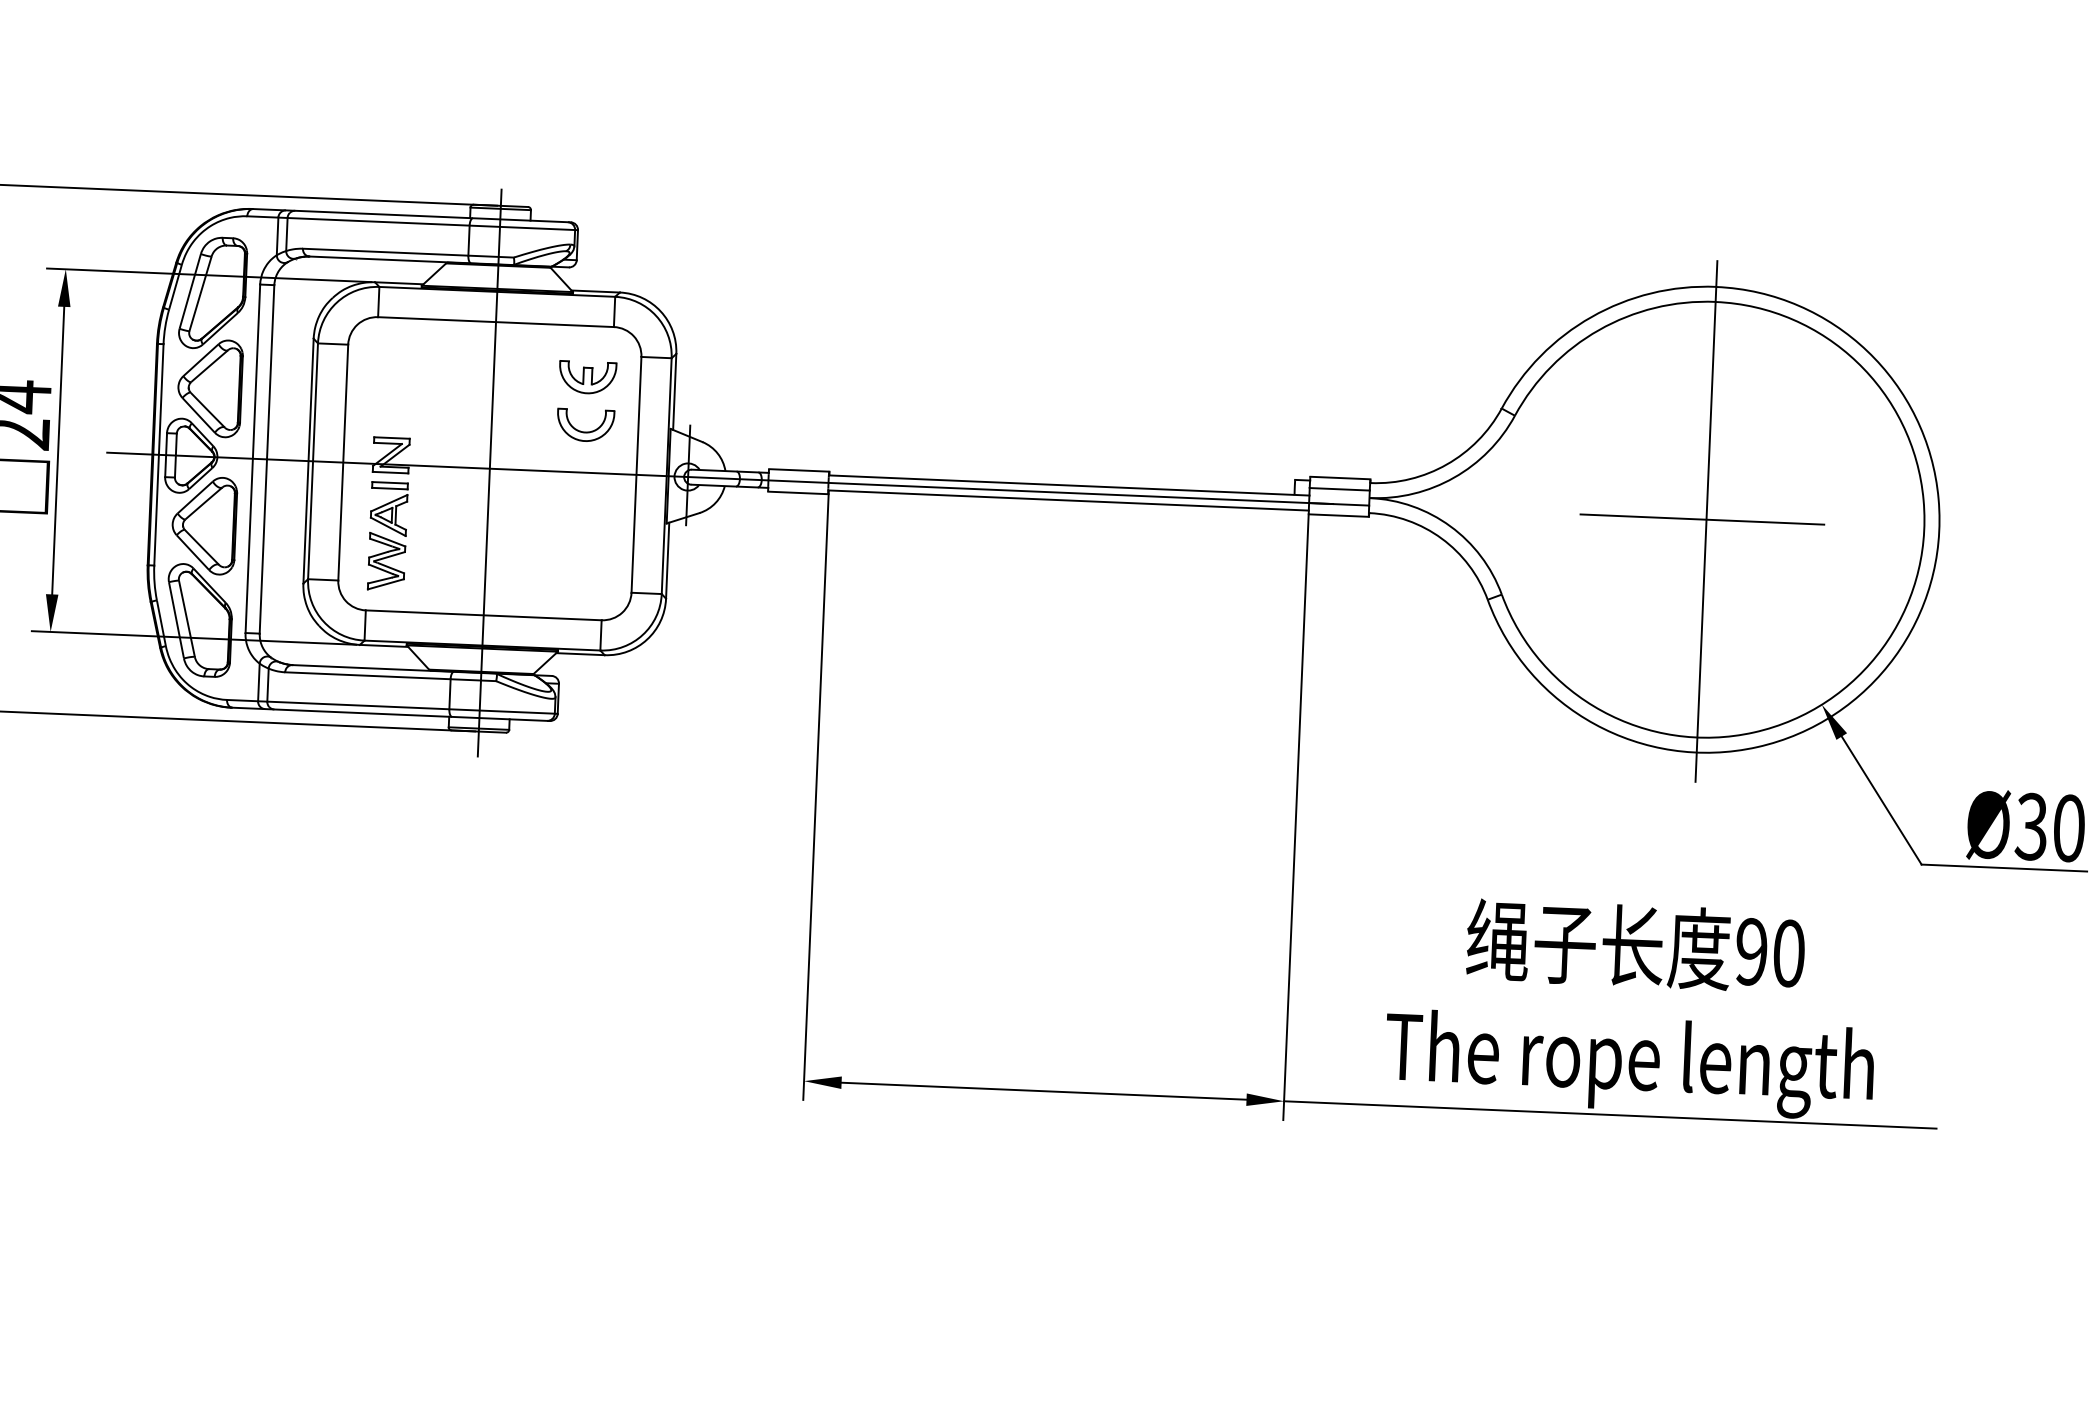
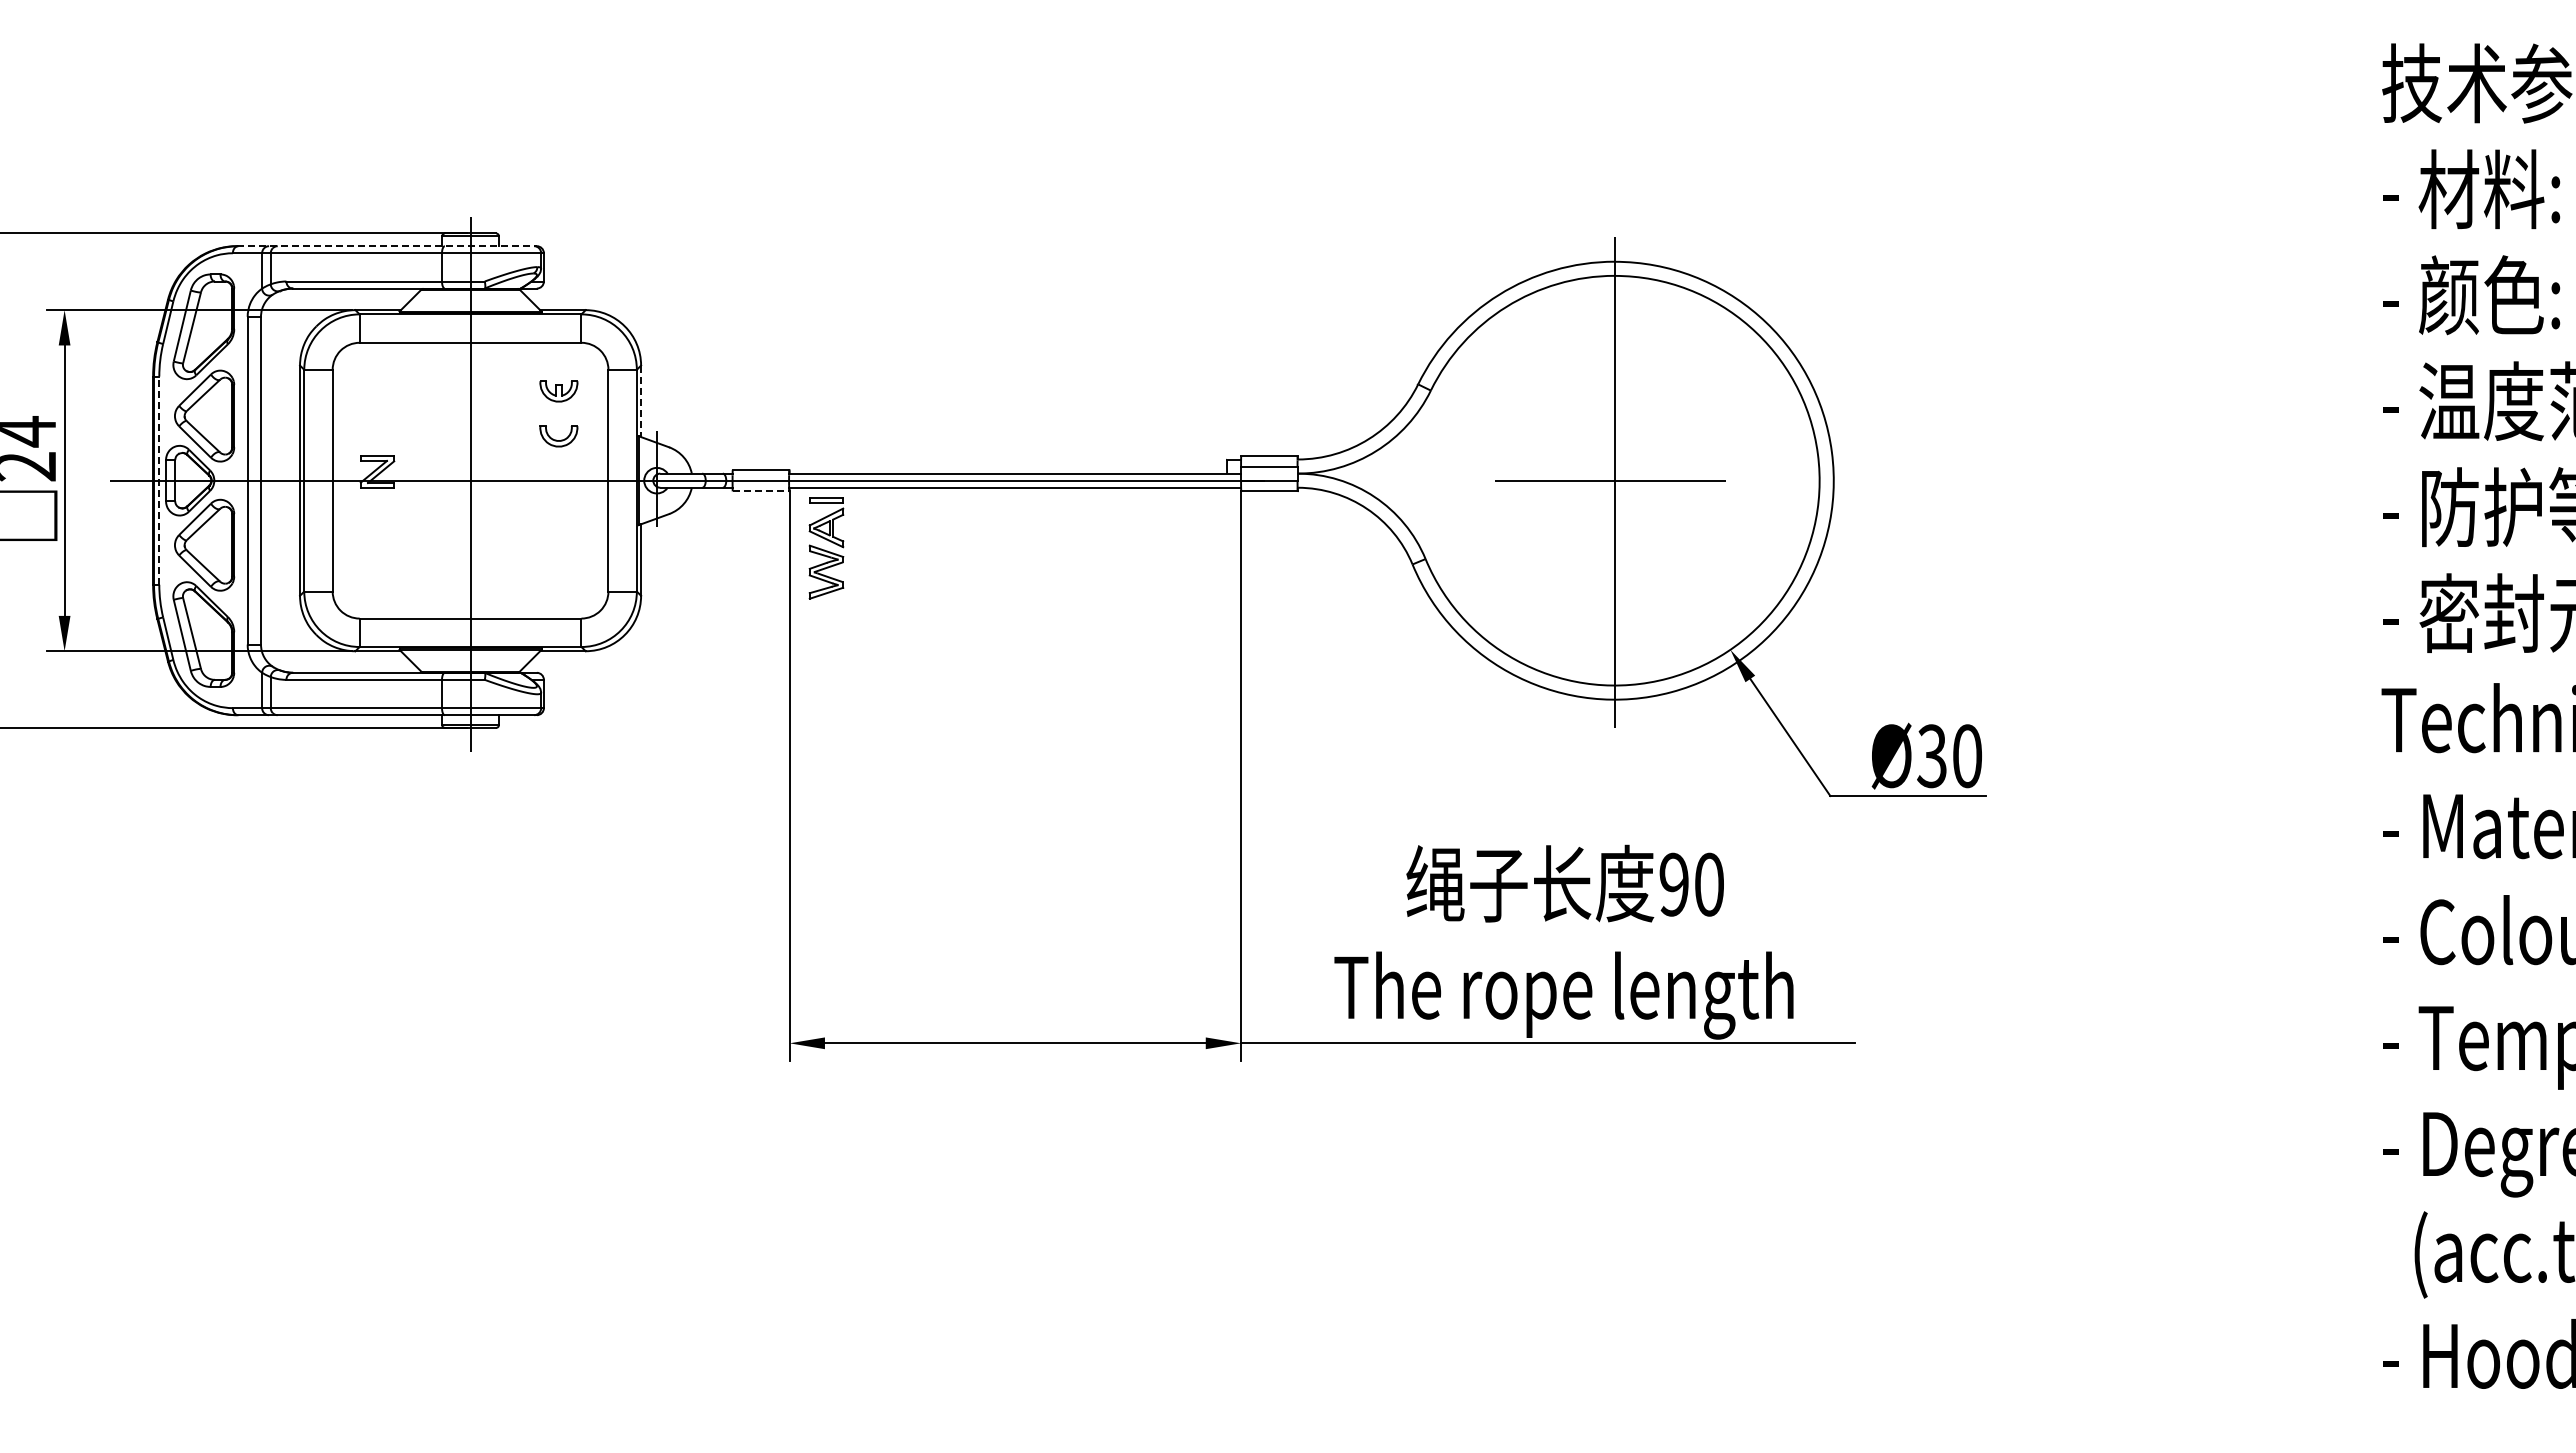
line: (410, 215) -> (386, 246), solid -> dashed
part: (587, 377) -> (558, 391), size x0.7
line: (675, 392) -> (641, 401), solid -> dashed
part: (585, 425) -> (558, 436), size x0.7
line: (159, 454) -> (159, 480), solid -> dashed
line: (798, 493) -> (761, 491), solid -> dashed
part: (387, 536) -> (826, 548), moved

